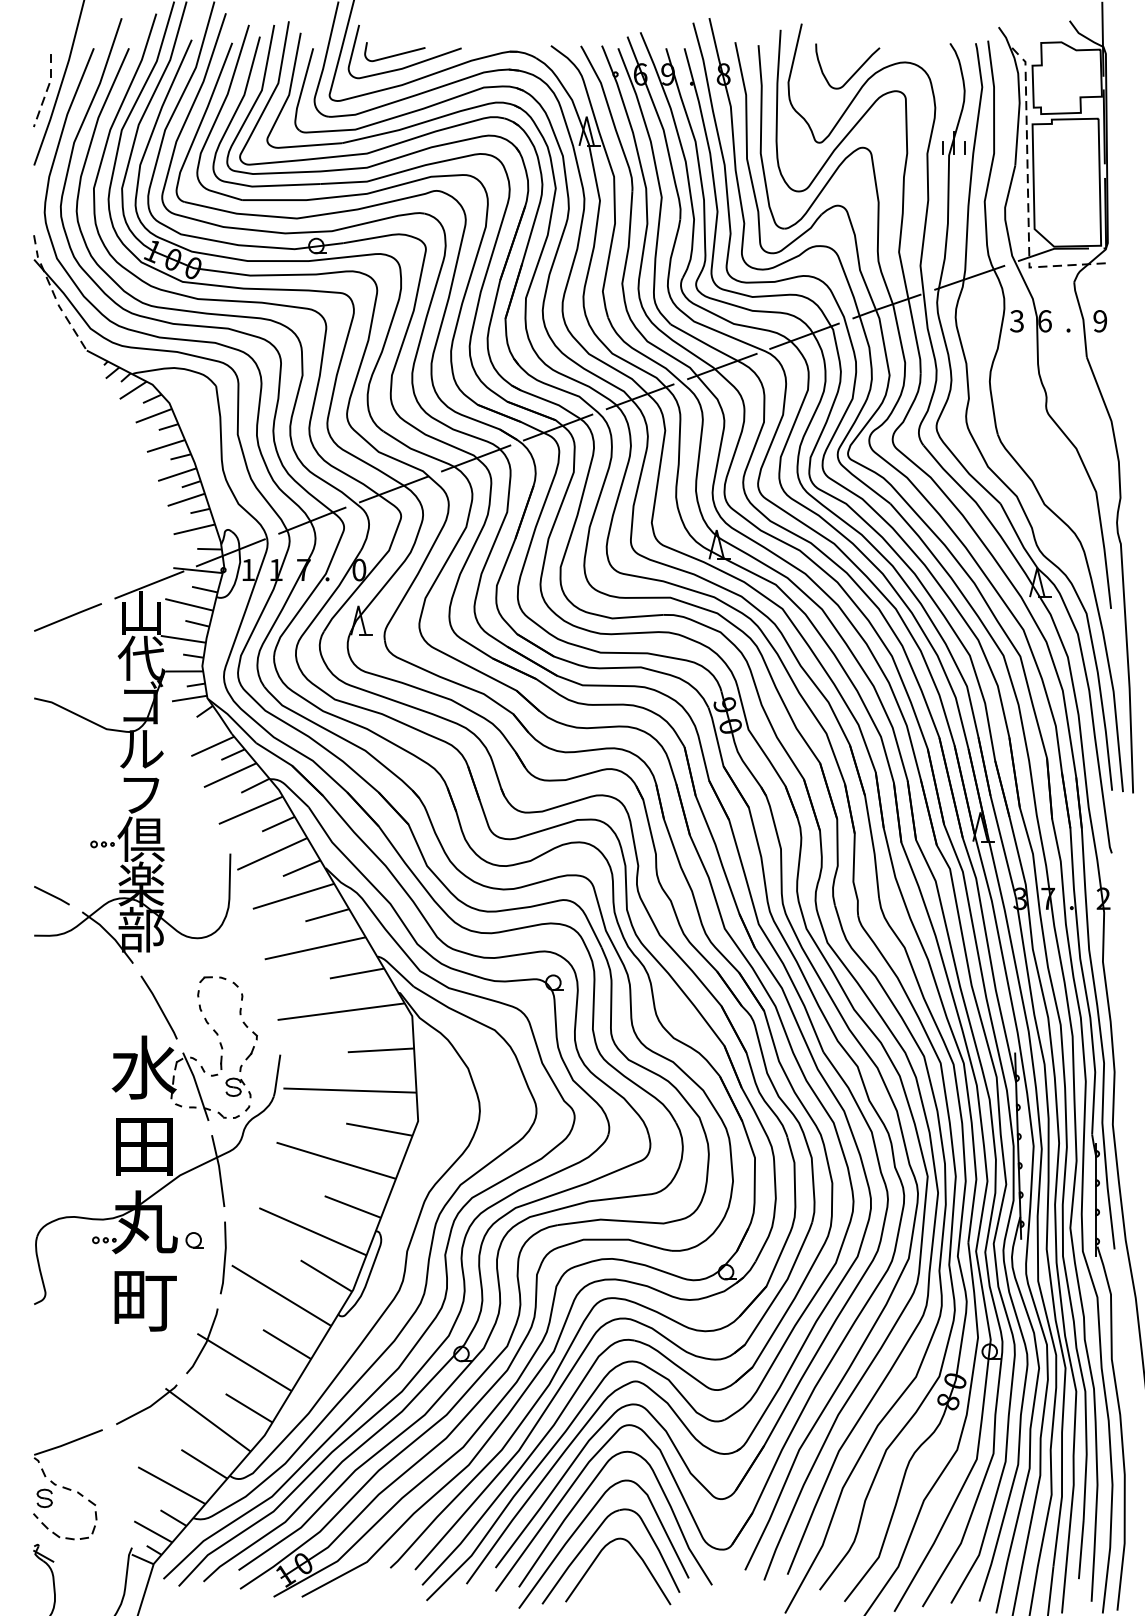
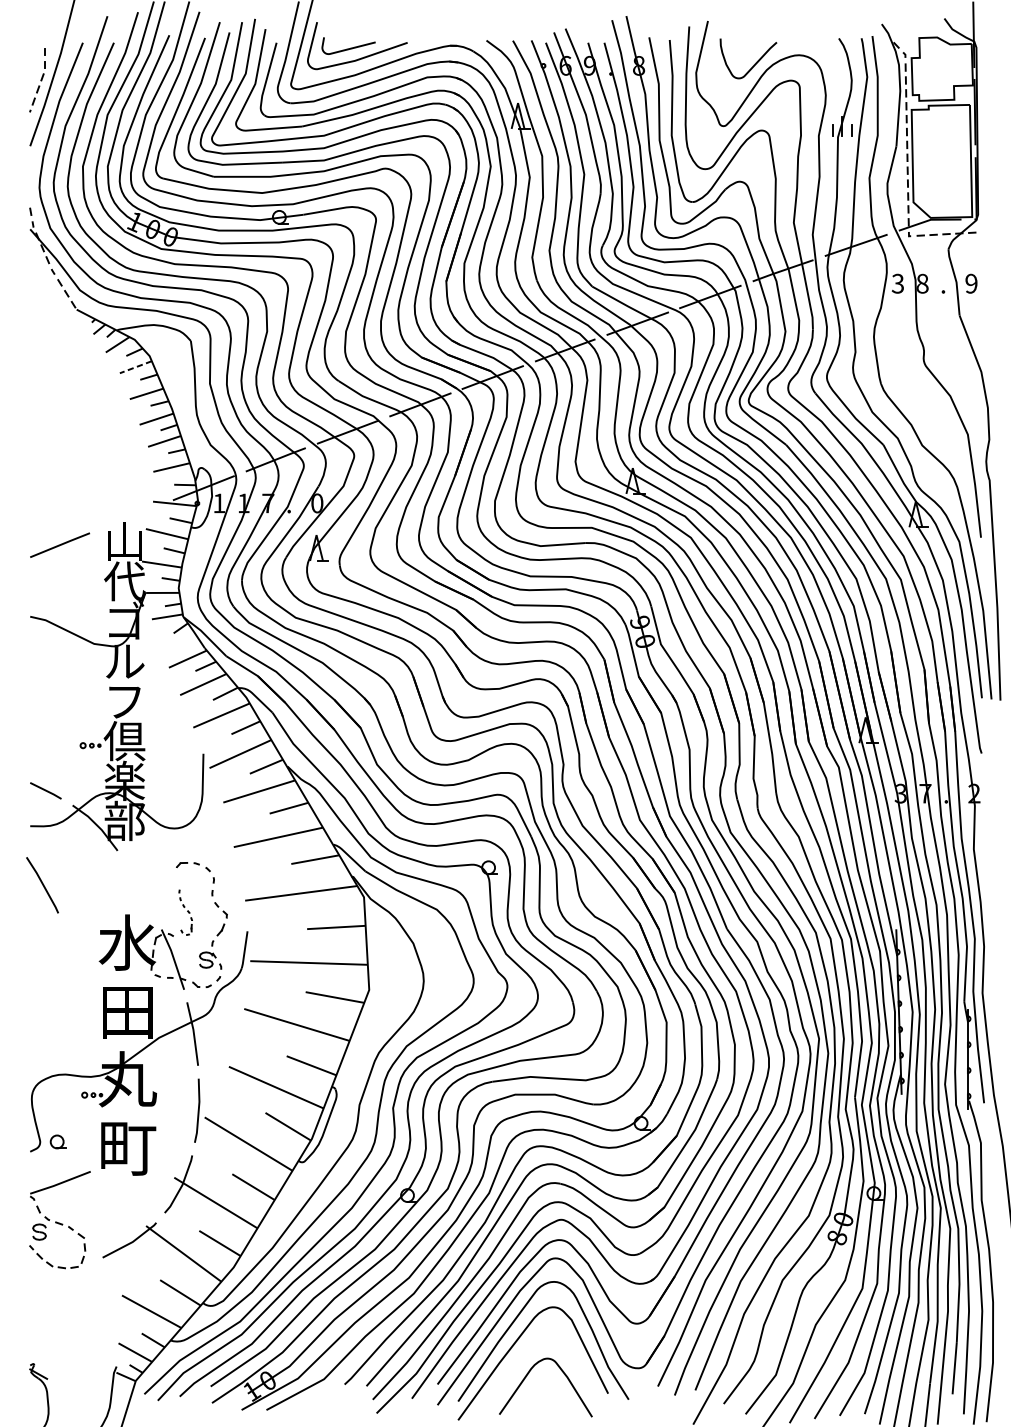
text: (1044, 321) -> (922, 283), 6 -> 8
line: (153, 416) -> (135, 367), solid -> dashed
line: (149, 584) -> (132, 516), removed
line: (158, 1006) -> (41, 884), moved
part: (210, 1033) -> (185, 912), size x0.6
part: (194, 1240) -> (57, 1142), moved
part: (67, 1484) -> (59, 1219), moved
part: (590, 1540) -> (521, 1360), removed

